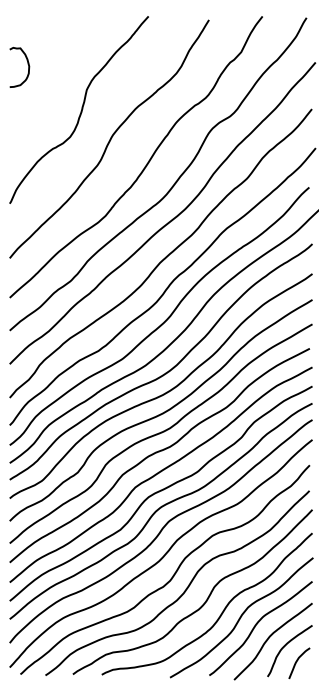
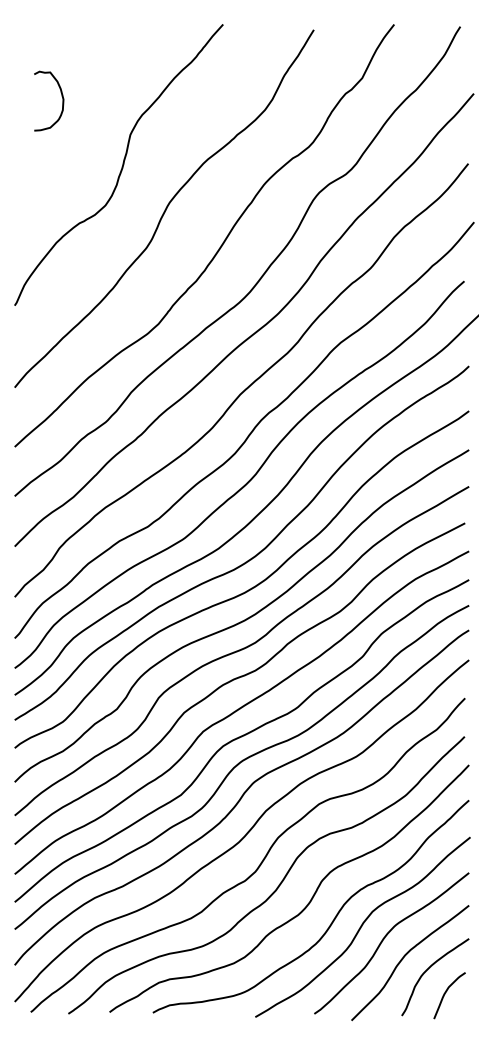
curve: (27, 64) -> (60, 96), moved

